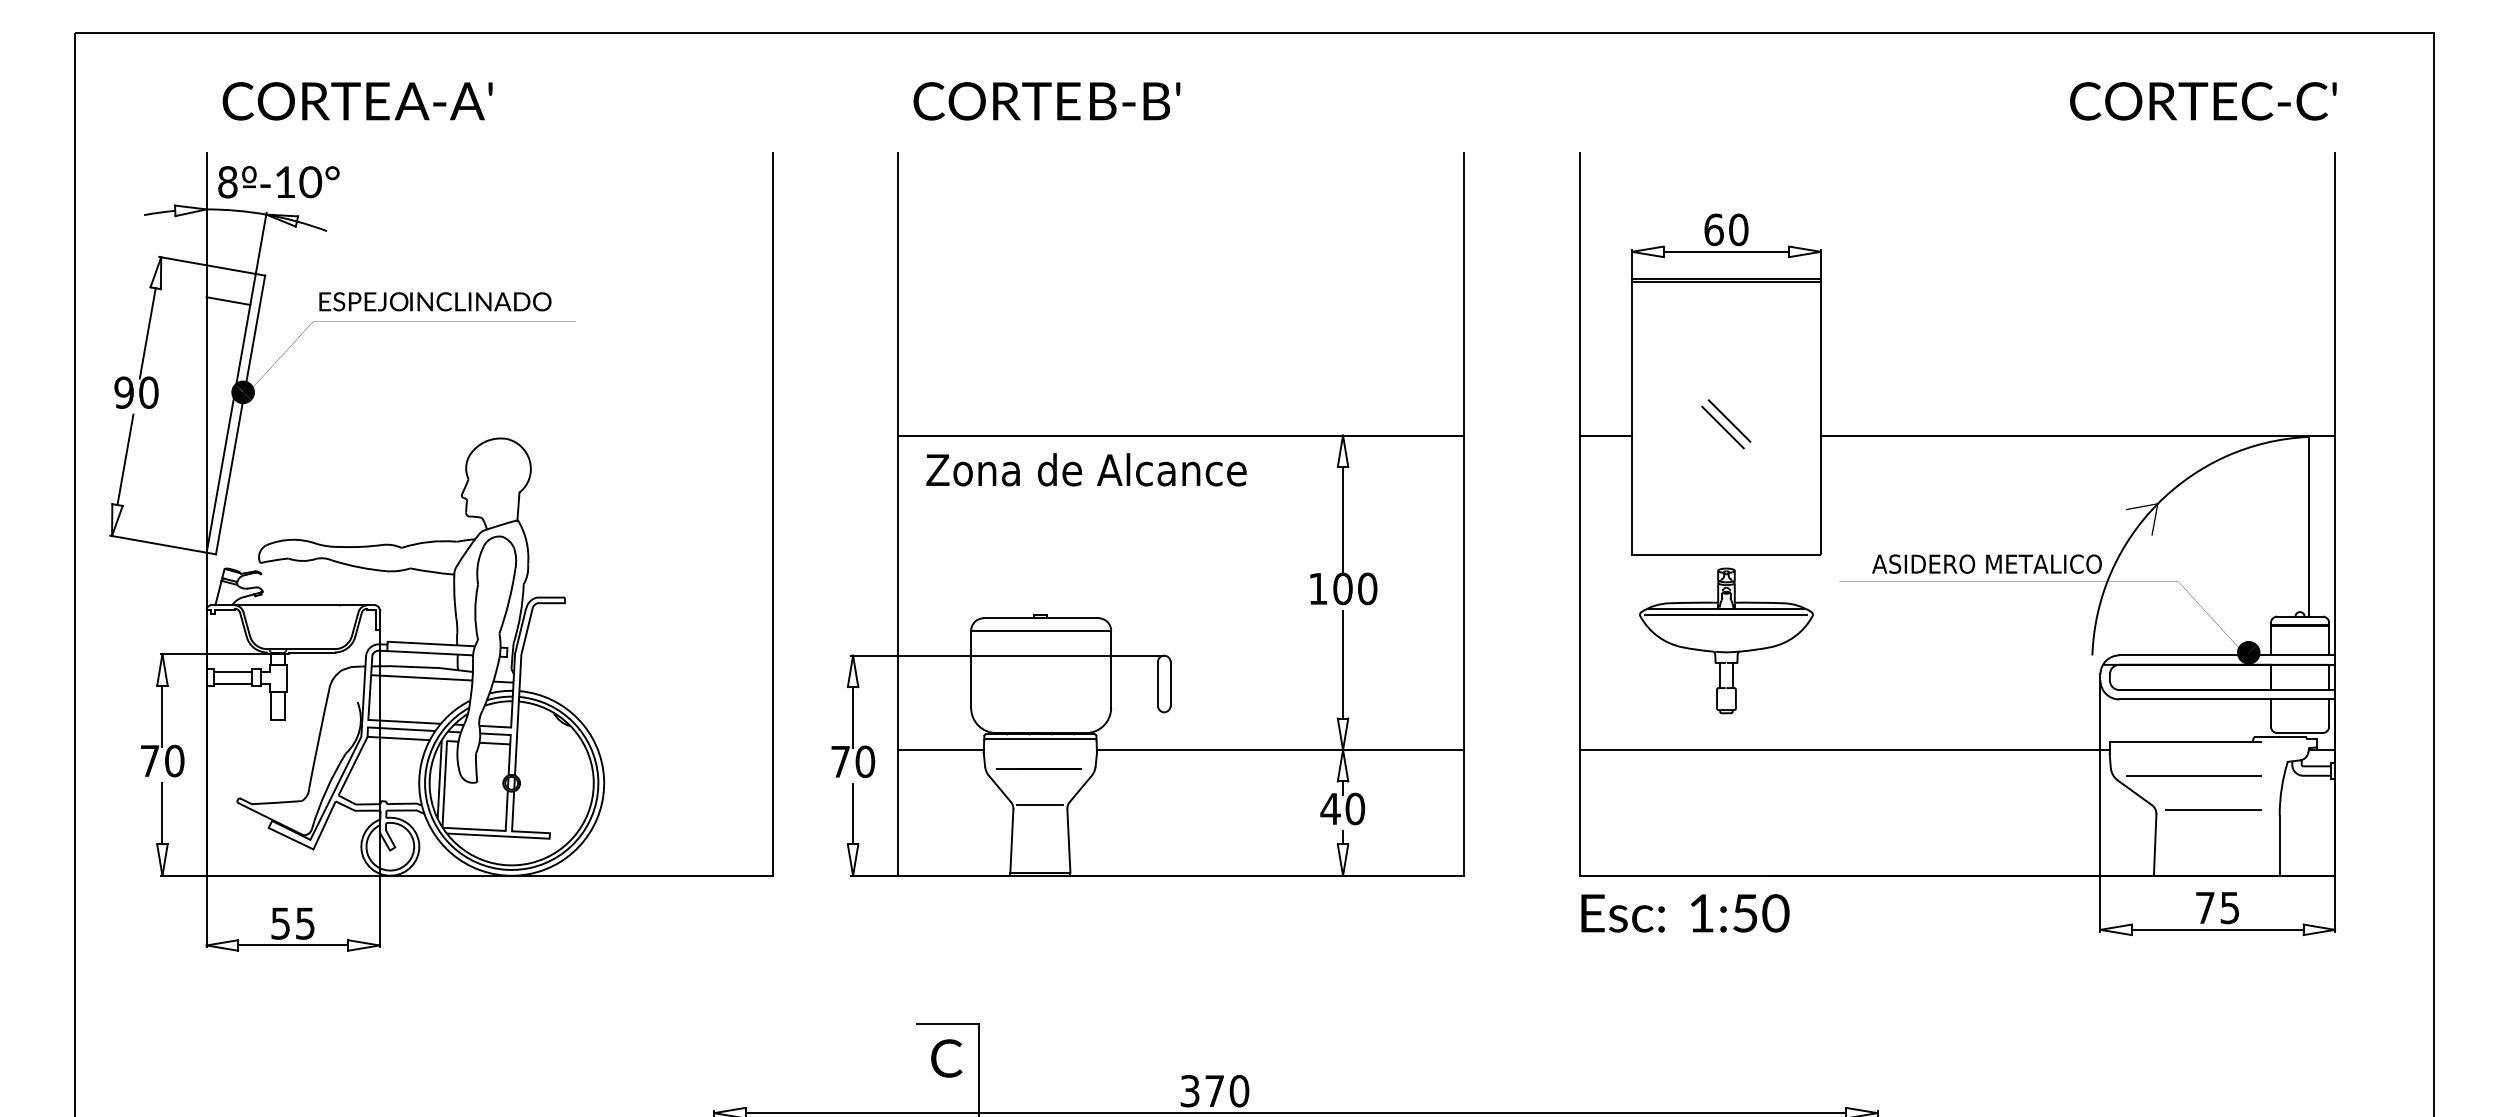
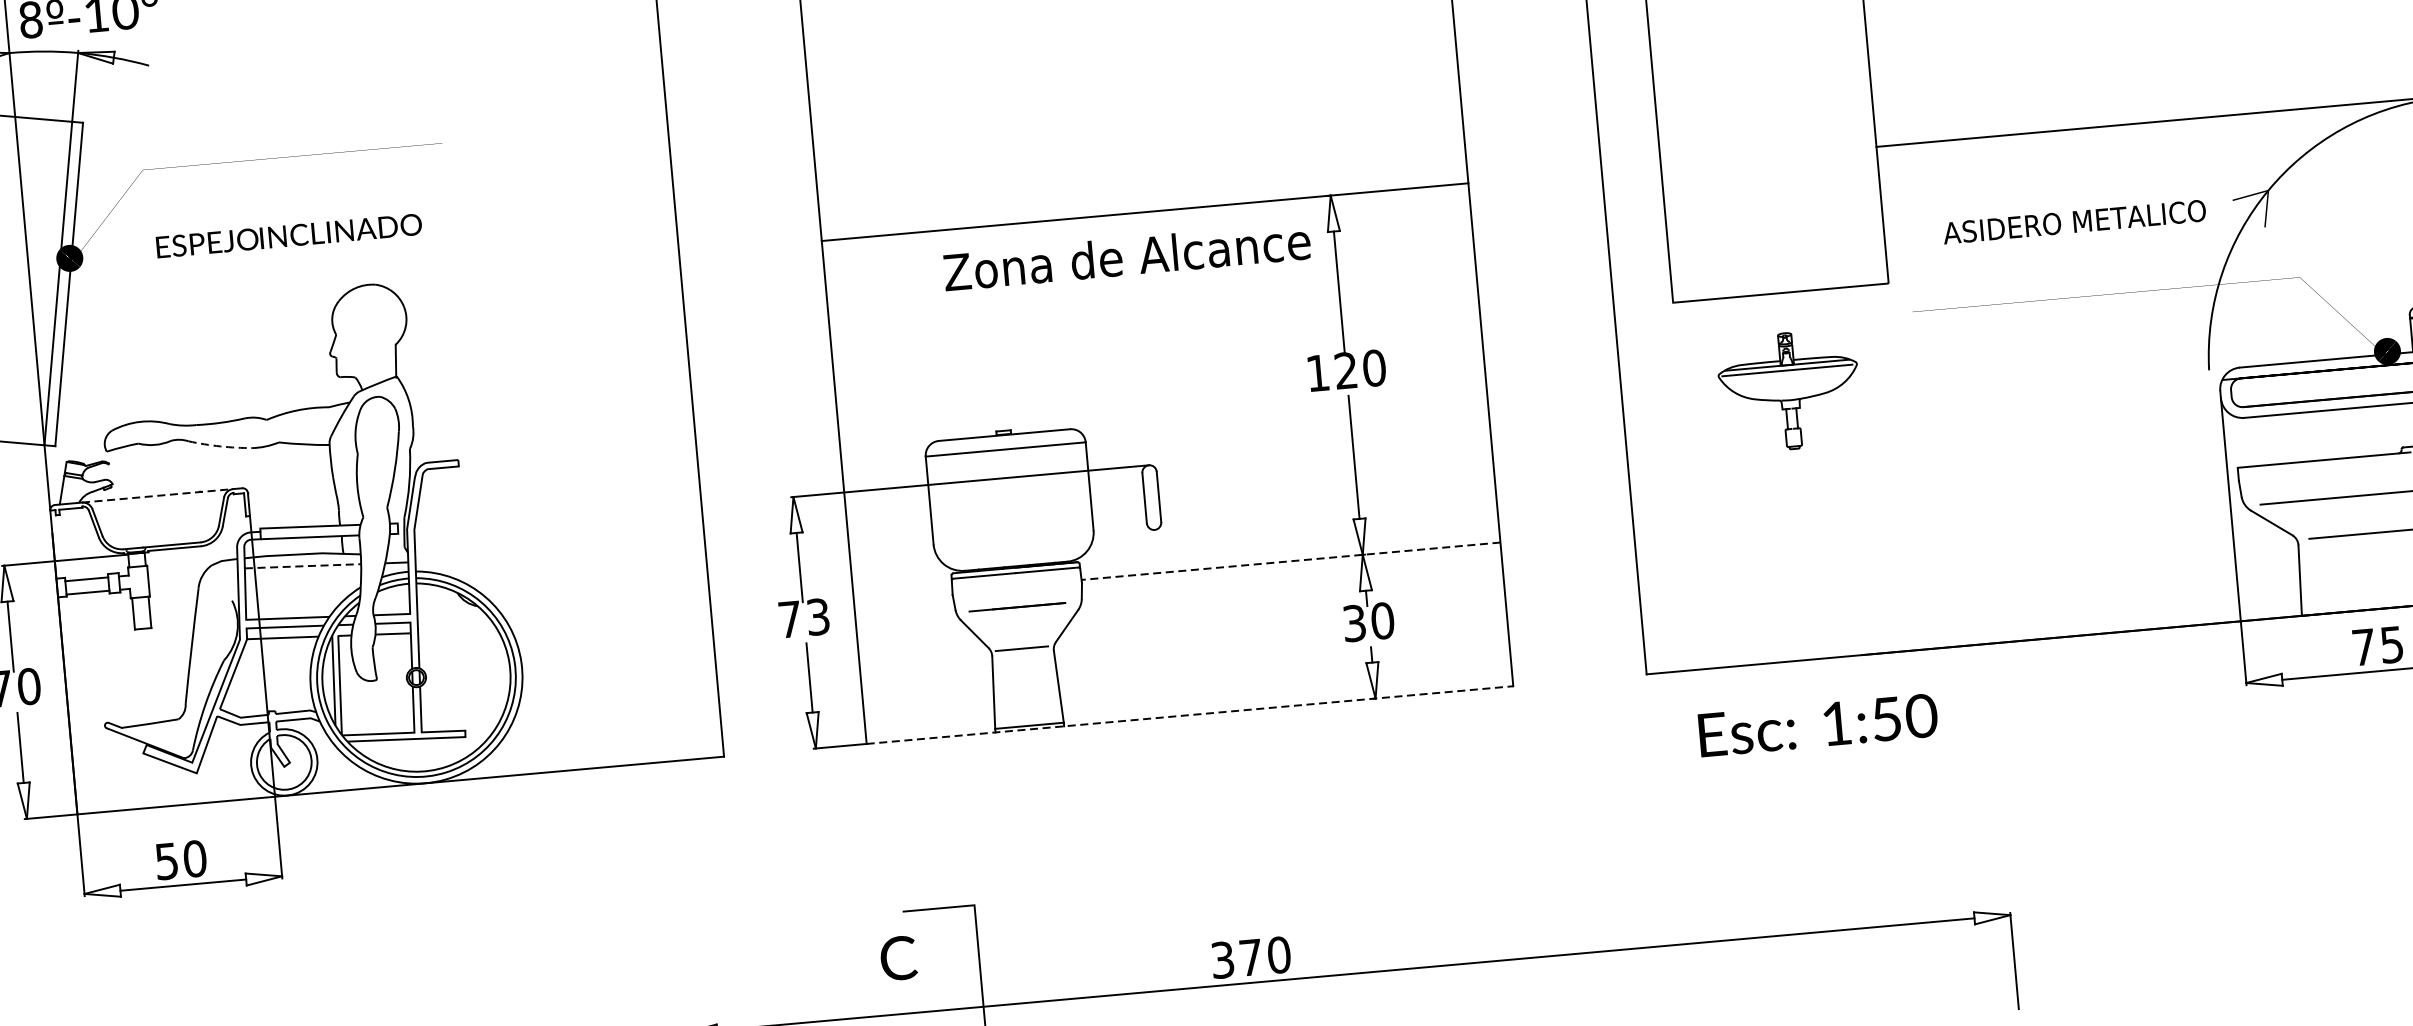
line: (228, 300) -> (43, 154), removed
text: (435, 301) -> (289, 235), moved
line: (1729, 420) -> (1770, 138), removed
line: (1722, 427) -> (1763, 147), removed
line: (1606, 435) -> (1631, 168), removed
text: (1086, 469) -> (1127, 256), moved
text: (1986, 563) -> (2073, 221), moved
arc: (359, 567) -> (220, 446), solid -> dashed
text: (1342, 588) -> (1345, 370), 100 -> 120
line: (301, 605) -> (158, 495), solid -> dashed
part: (1726, 640) -> (1789, 390), size x0.7
line: (421, 677) -> (302, 565), solid -> dashed
line: (940, 750) -> (902, 596), removed
line: (1279, 750) -> (1290, 561), solid -> dashed
line: (1844, 750) -> (1935, 504), removed
text: (865, 761) -> (818, 616), 70 -> 73
text: (1330, 808) -> (1354, 622), 40 -> 30
line: (1181, 875) -> (1191, 714), solid -> dashed
text: (1685, 913) -> (1818, 725), moved
text: (305, 923) -> (195, 858), 55 -> 50
text: (946, 1058) -> (898, 958), moved

